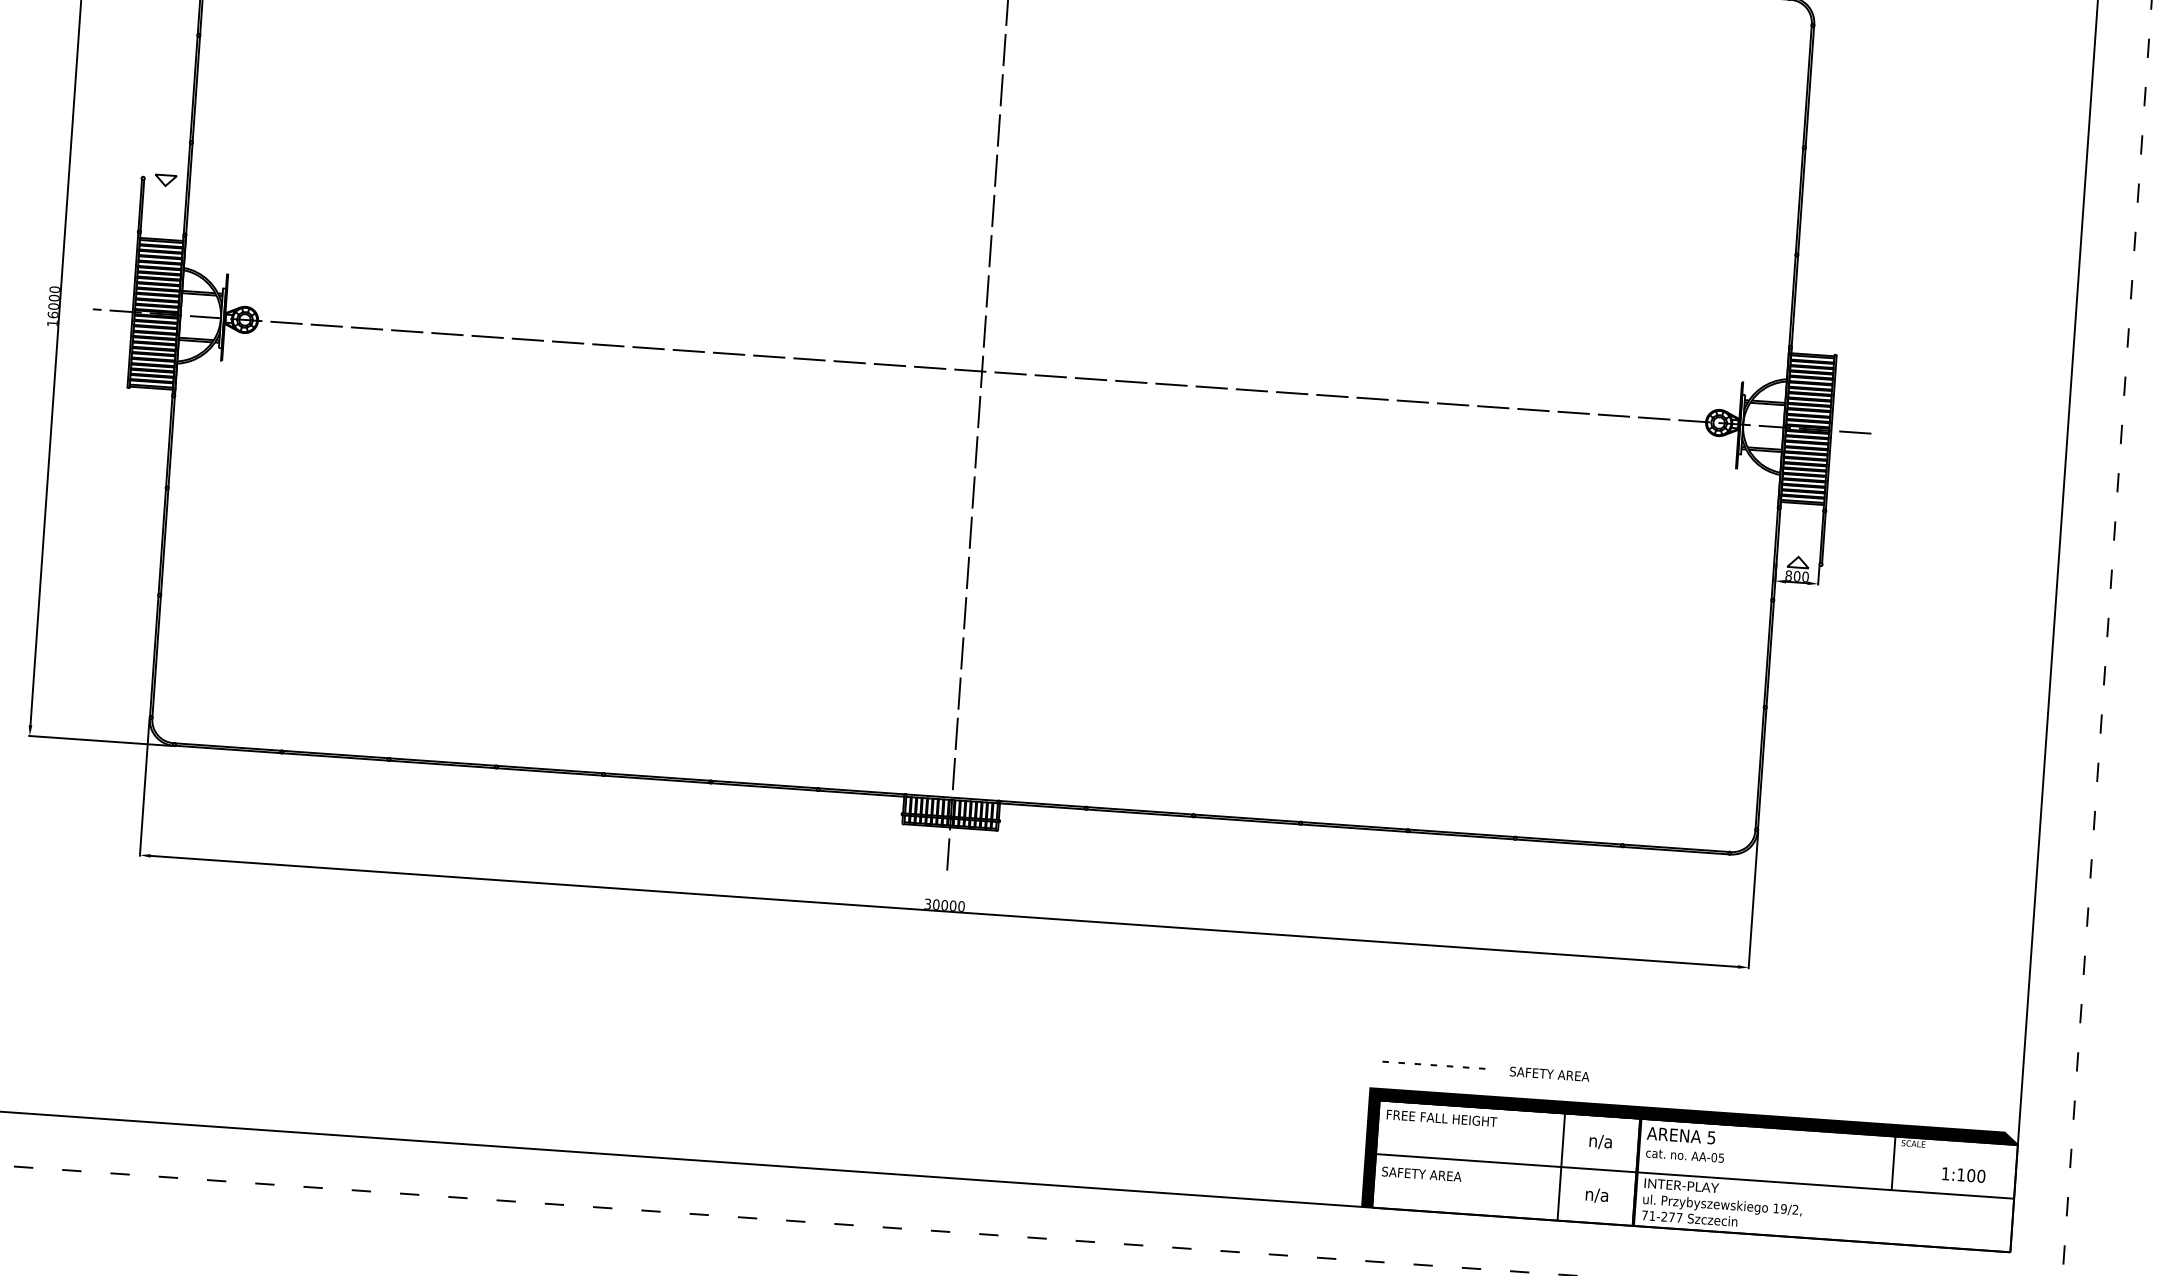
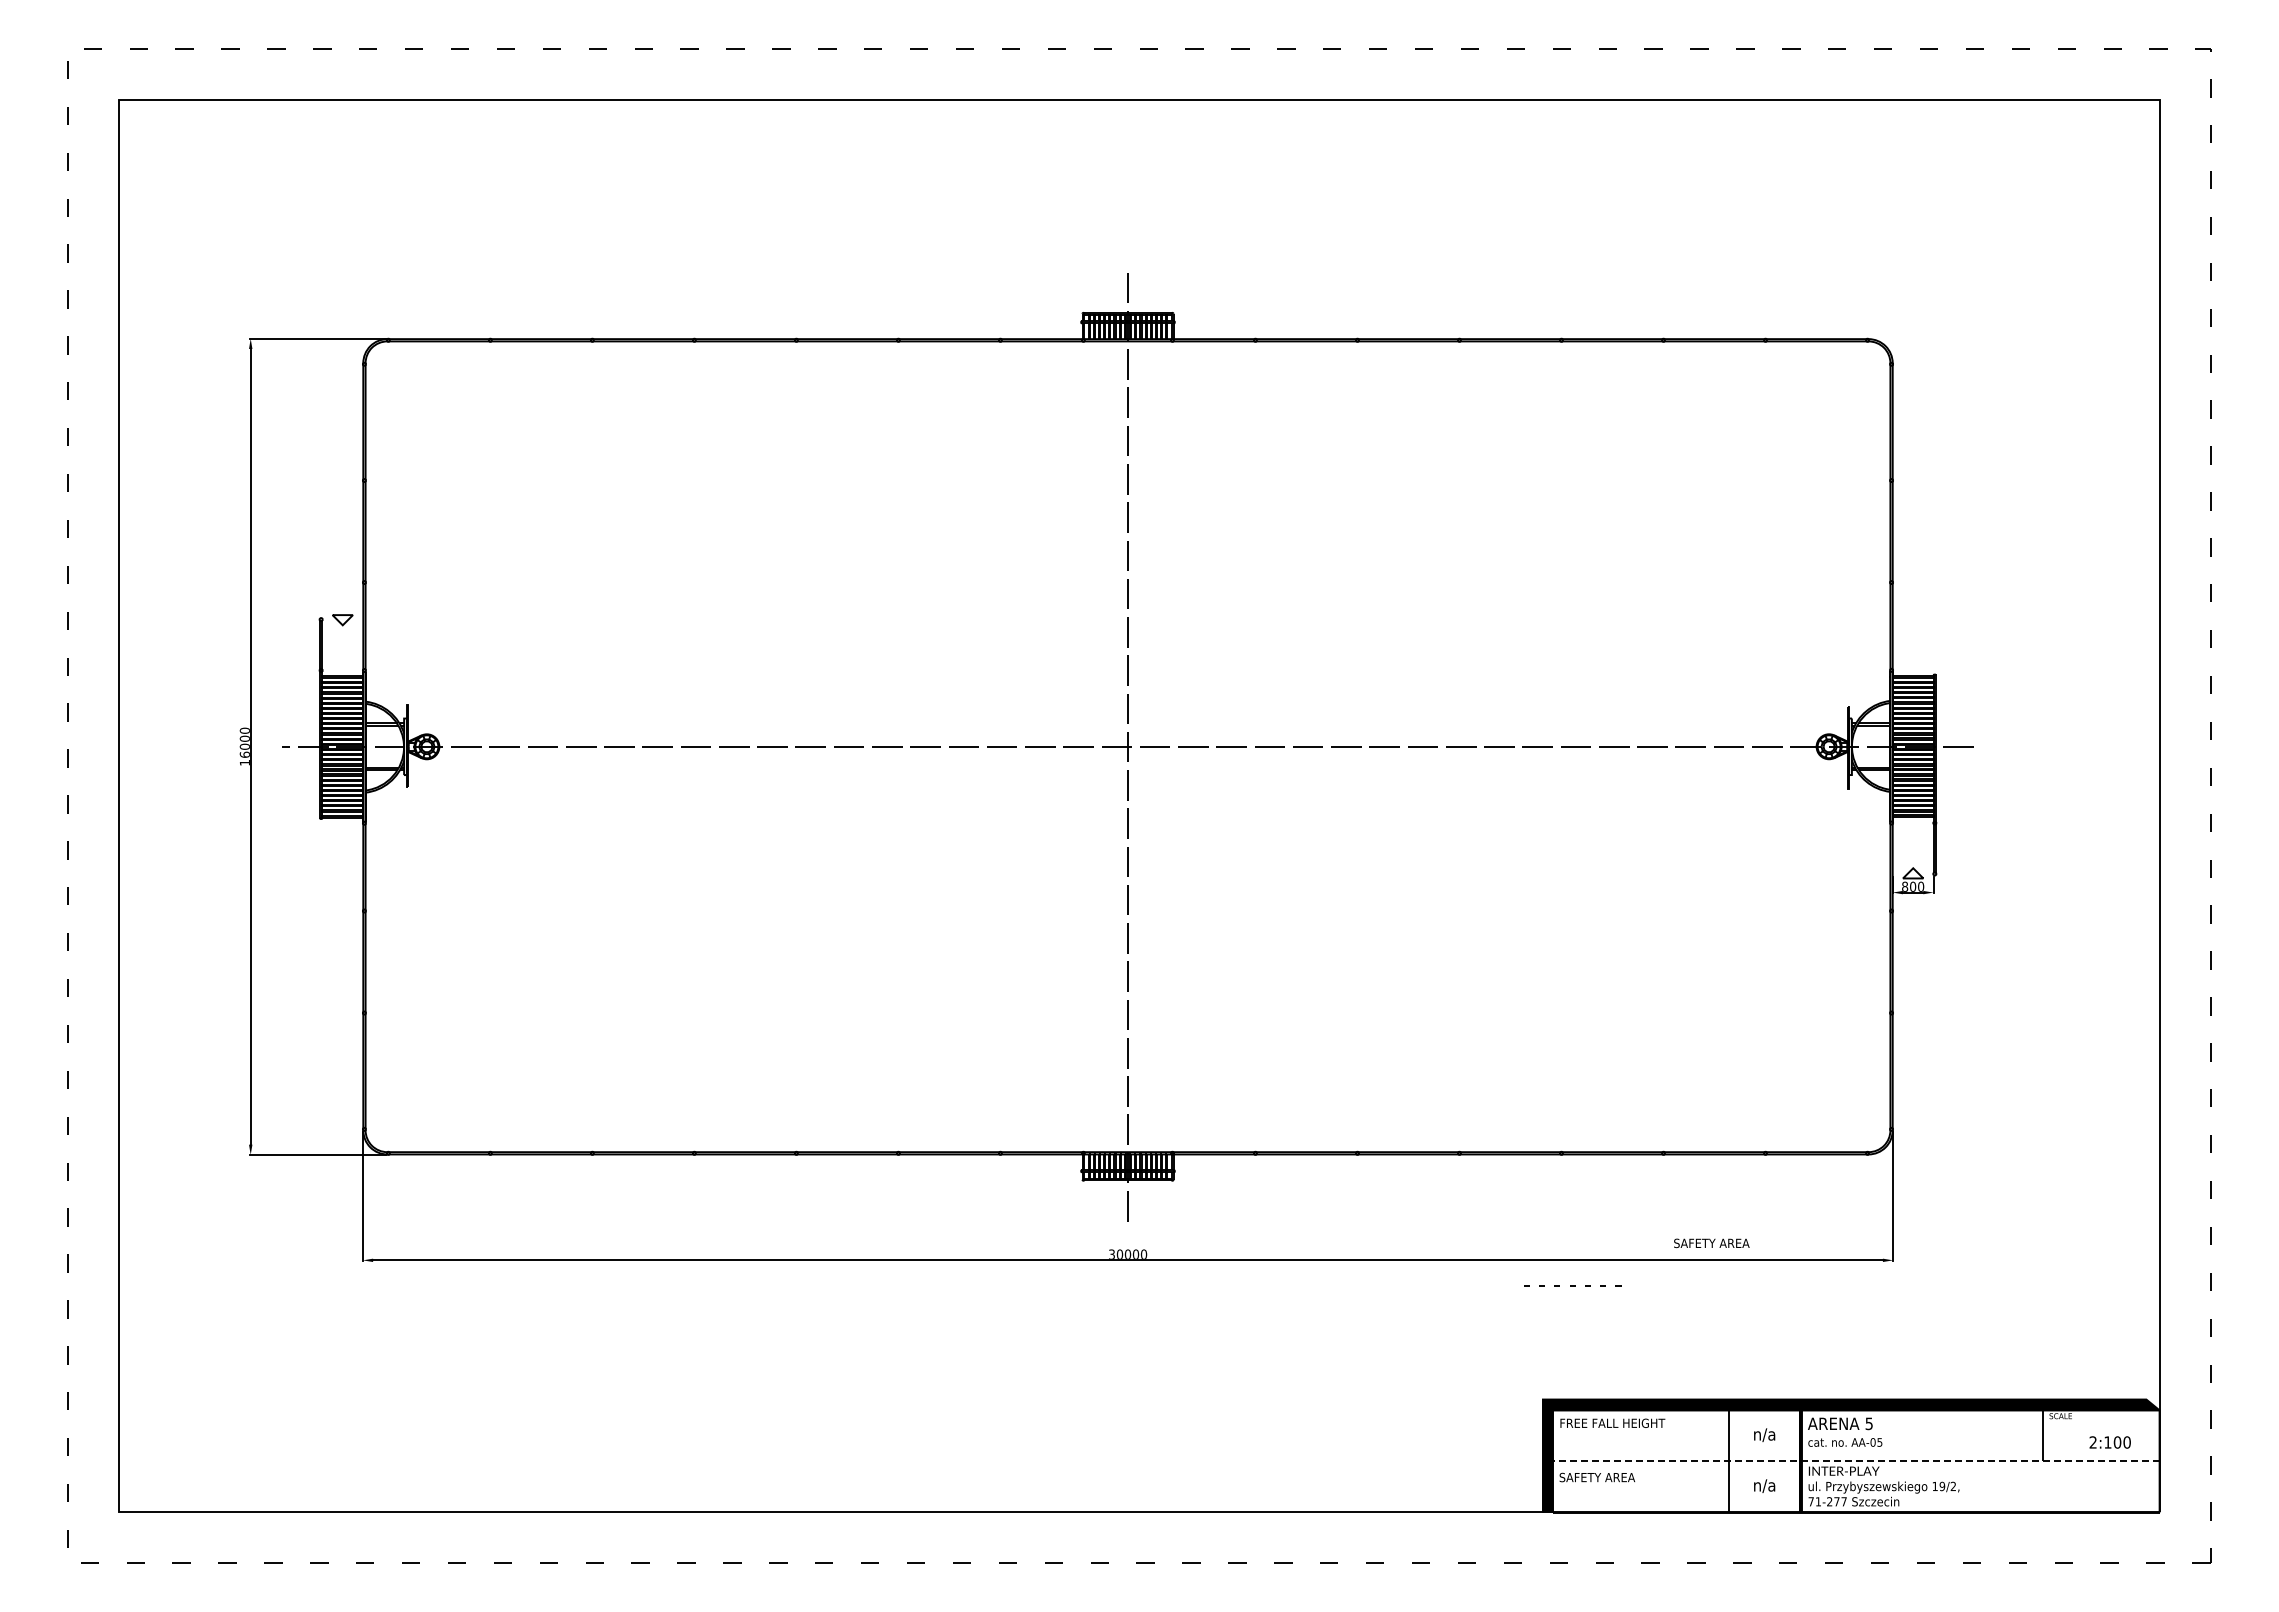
line: (1433, 1065) -> (1572, 1285), moved
text: (1549, 1074) -> (1711, 1243), moved
text: (1944, 1173) -> (2092, 1442), 1:100 -> 2:100
line: (1694, 1176) -> (1855, 1461), solid -> dashed

